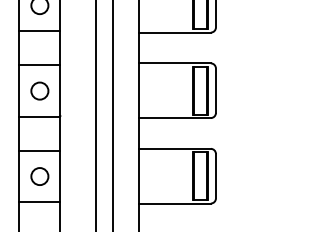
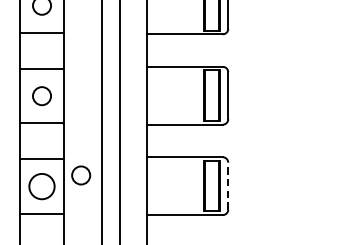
circle: (76, 165) -> (80, 174), added
line: (215, 175) -> (227, 185), solid -> dashed
circle: (39, 176) -> (41, 186), size x1.4

